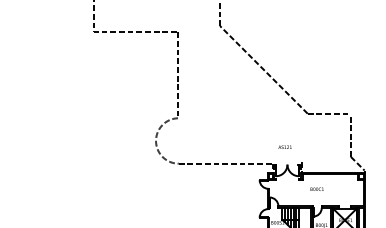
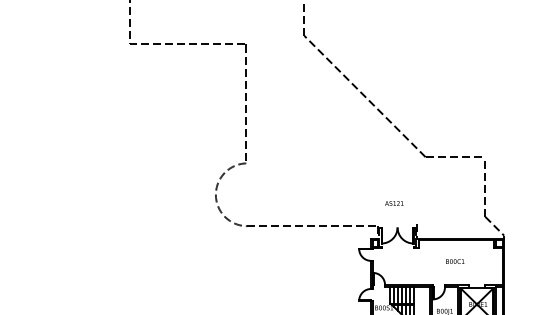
text: (316, 188) -> (454, 260), moved

